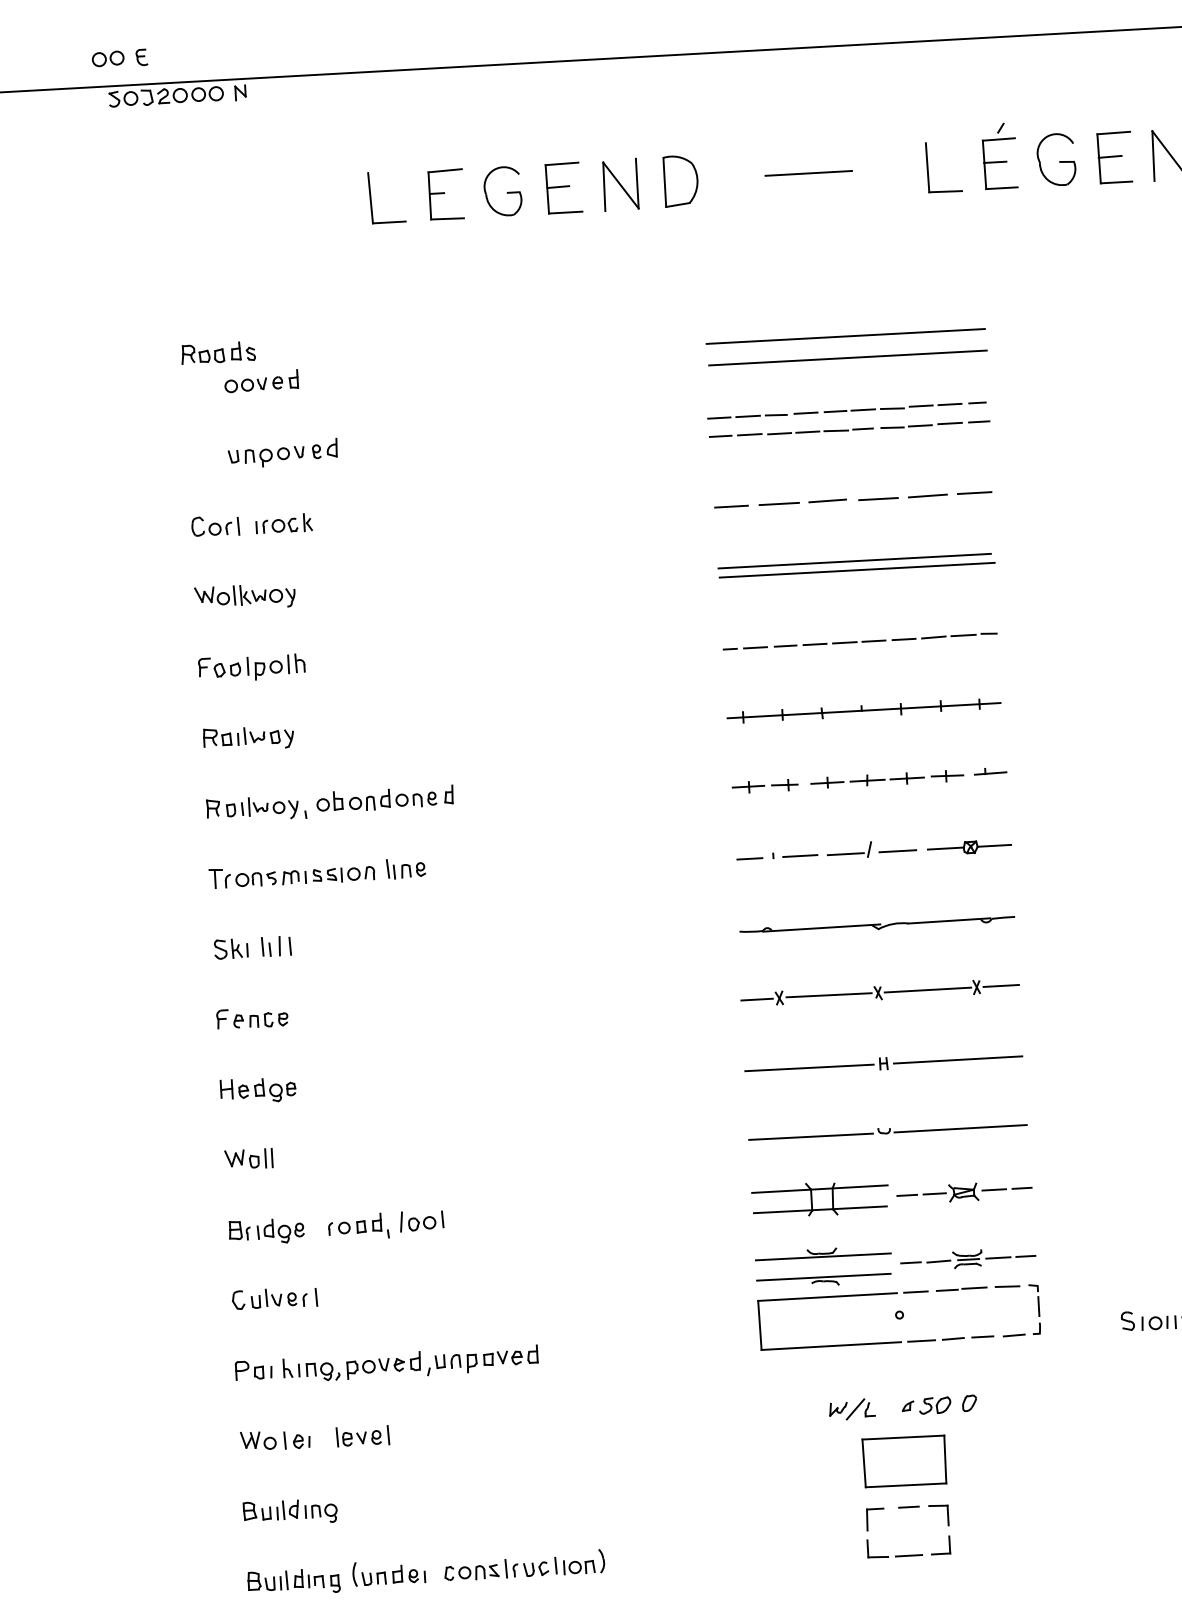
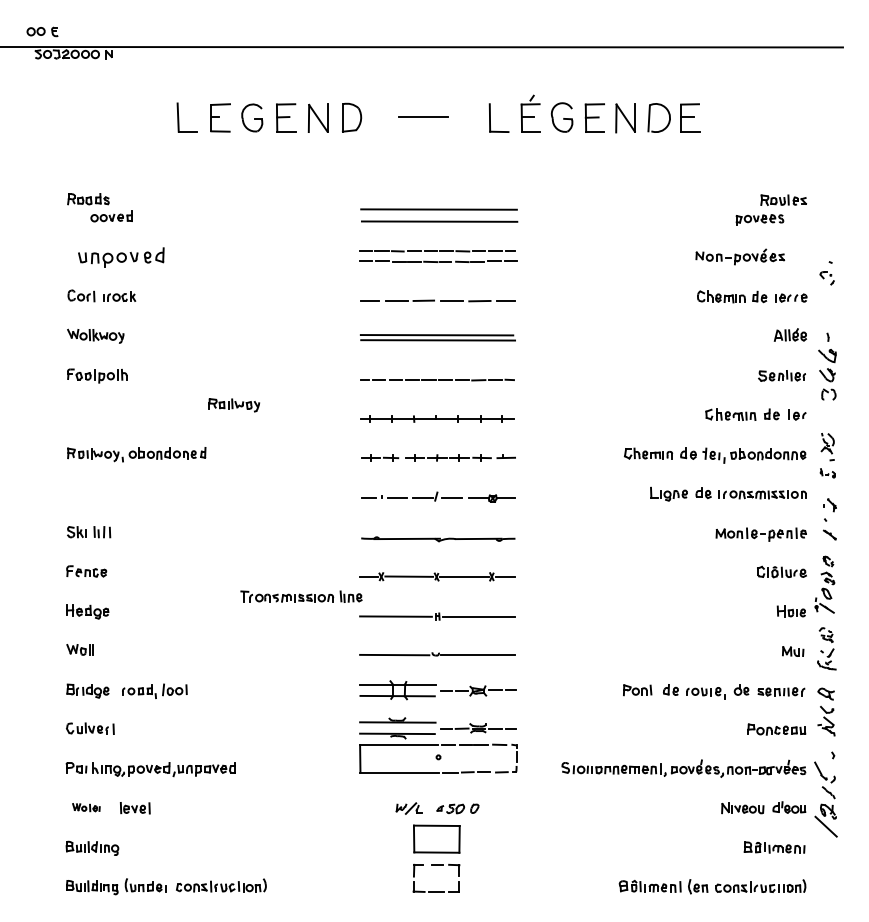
part: (283, 452) -> (121, 256), size x1.4
part: (247, 738) -> (233, 405), moved
part: (317, 873) -> (301, 596), moved
part: (275, 1439) -> (86, 807), size x0.7

